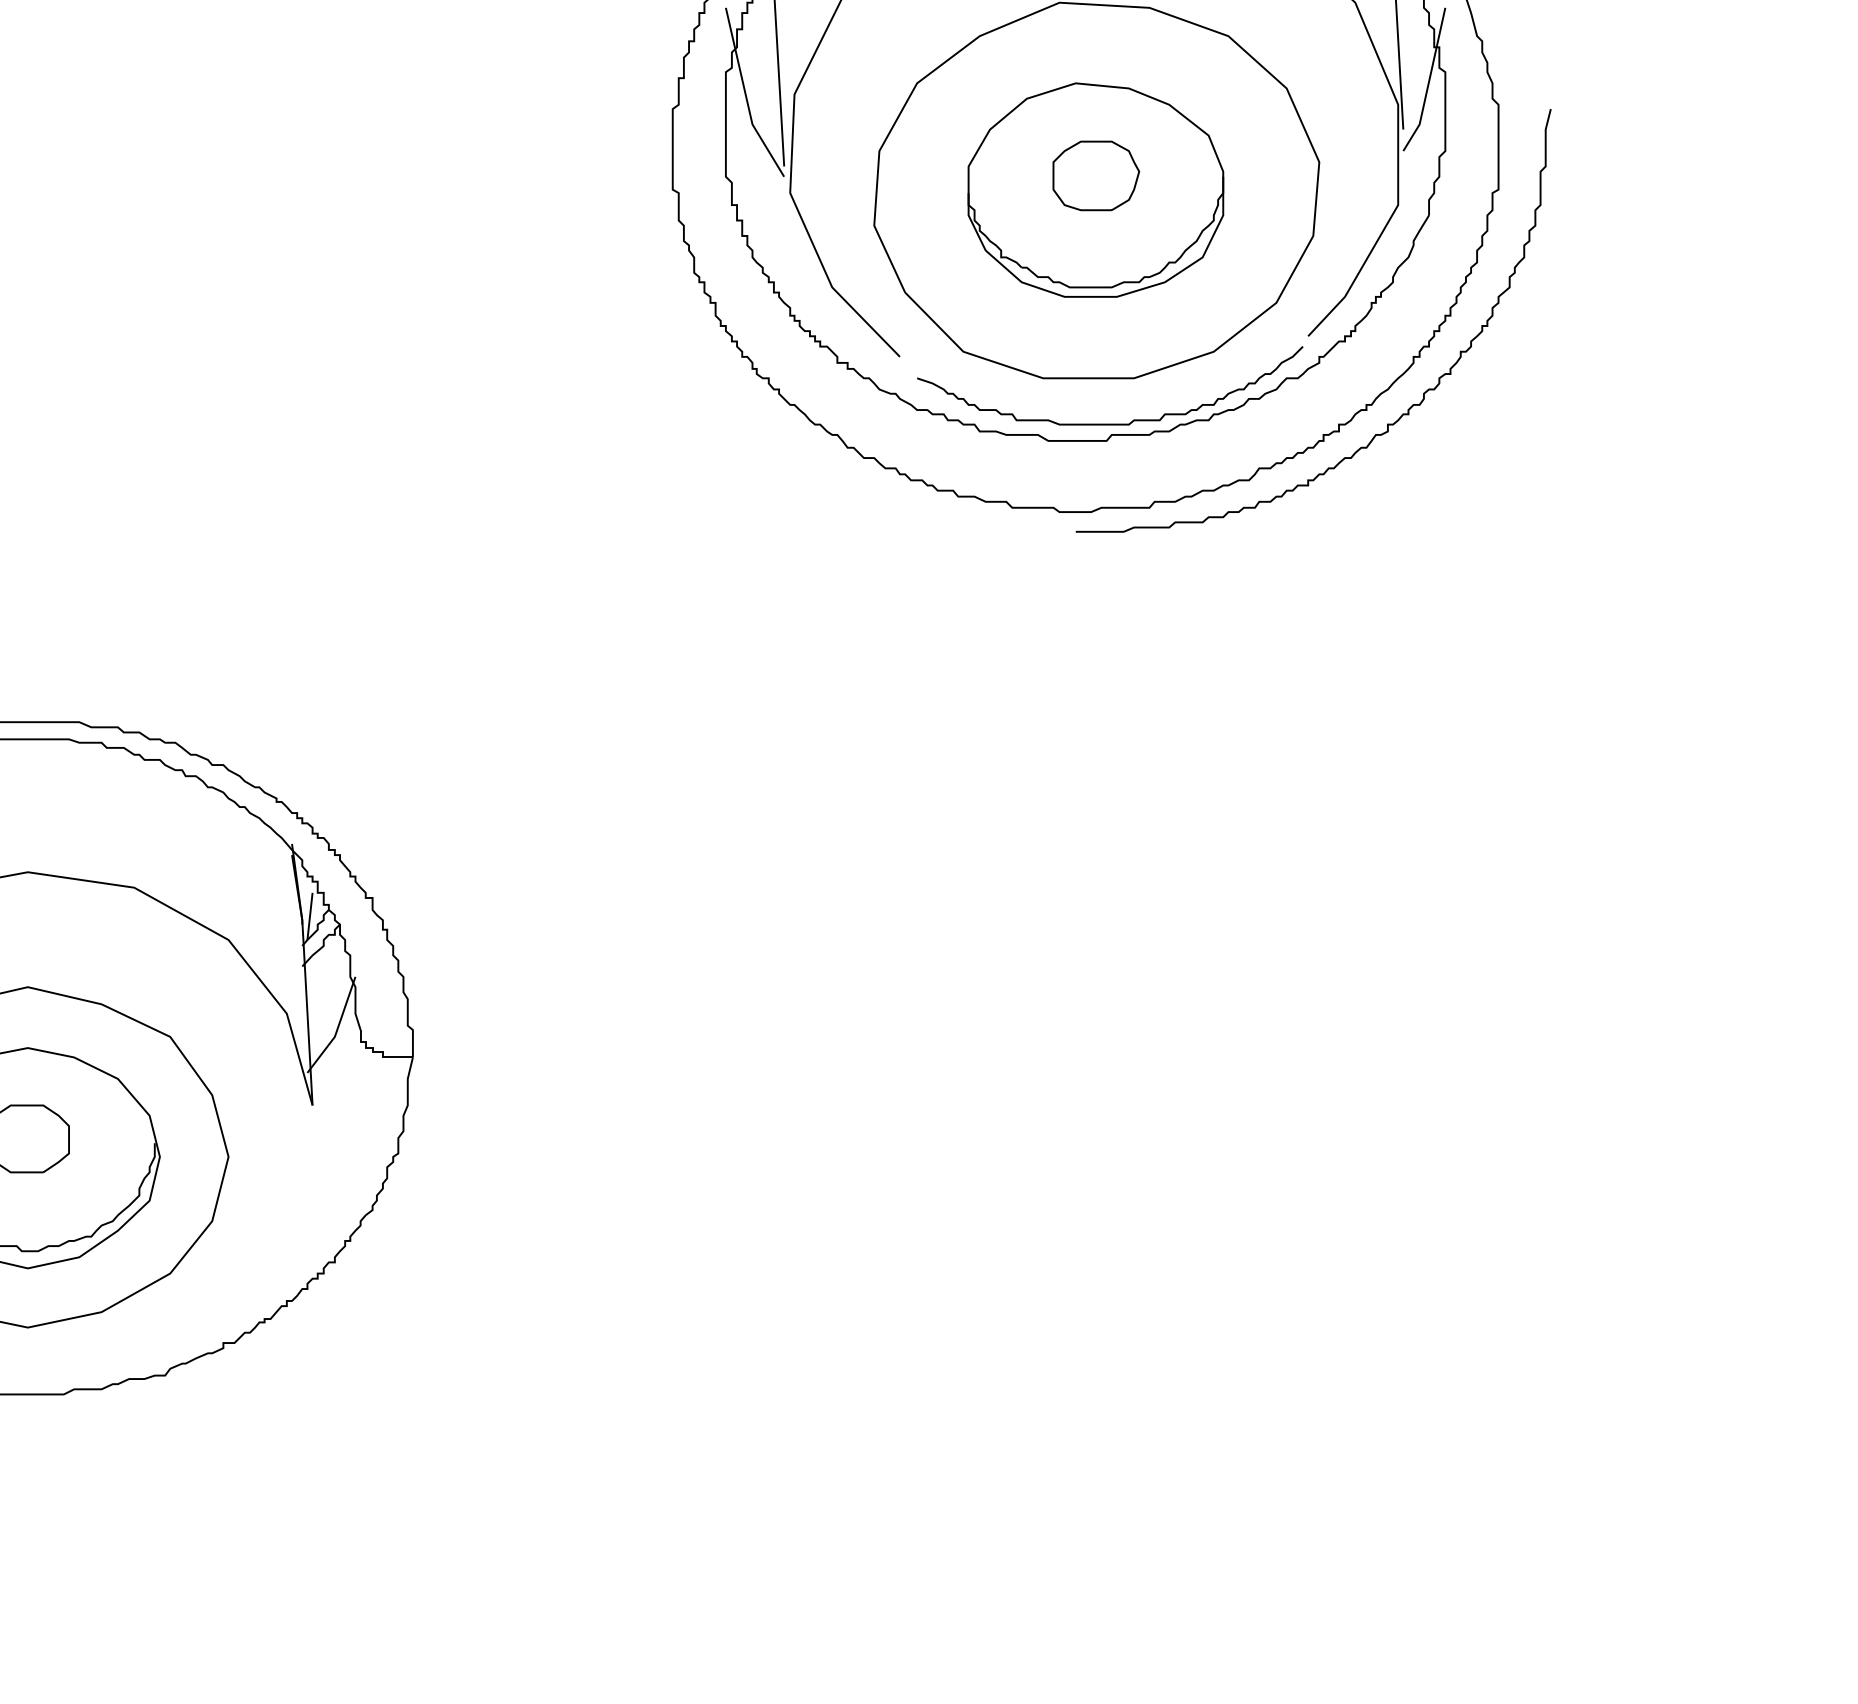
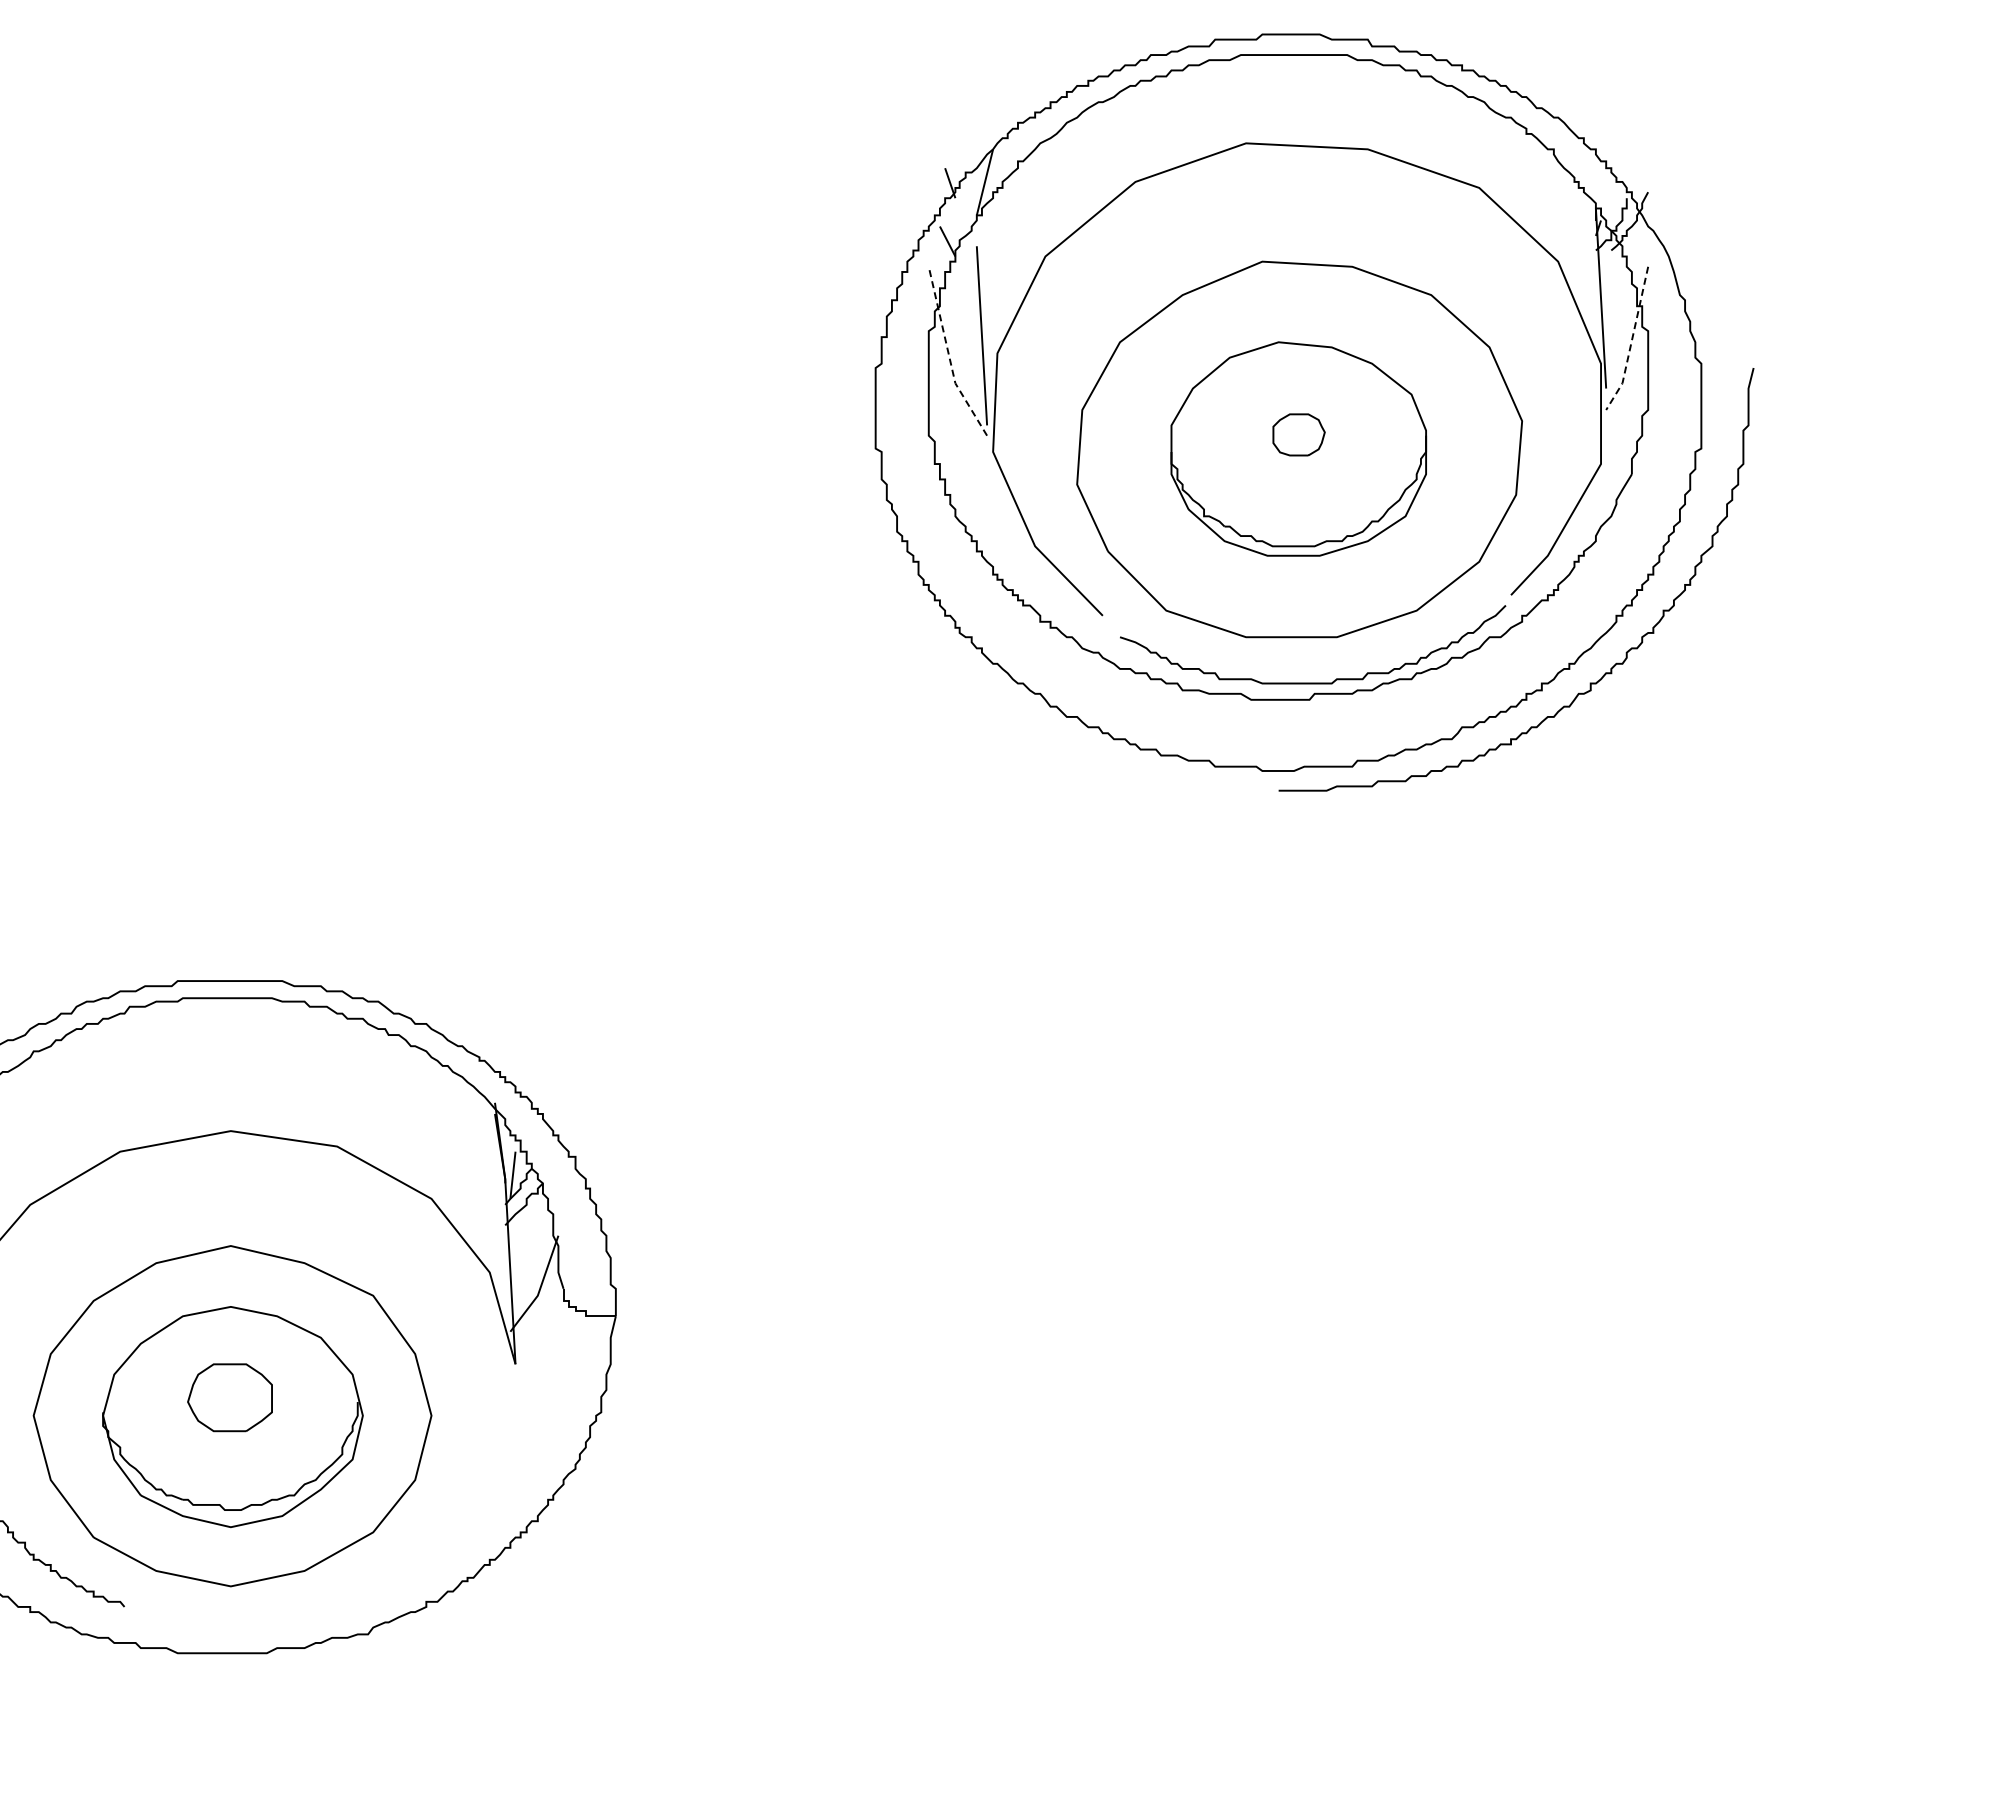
line: (1428, 82) -> (1631, 341), solid -> dashed
line: (745, 96) -> (948, 355), solid -> dashed
part: (1095, 175) -> (1298, 434), size x0.6

